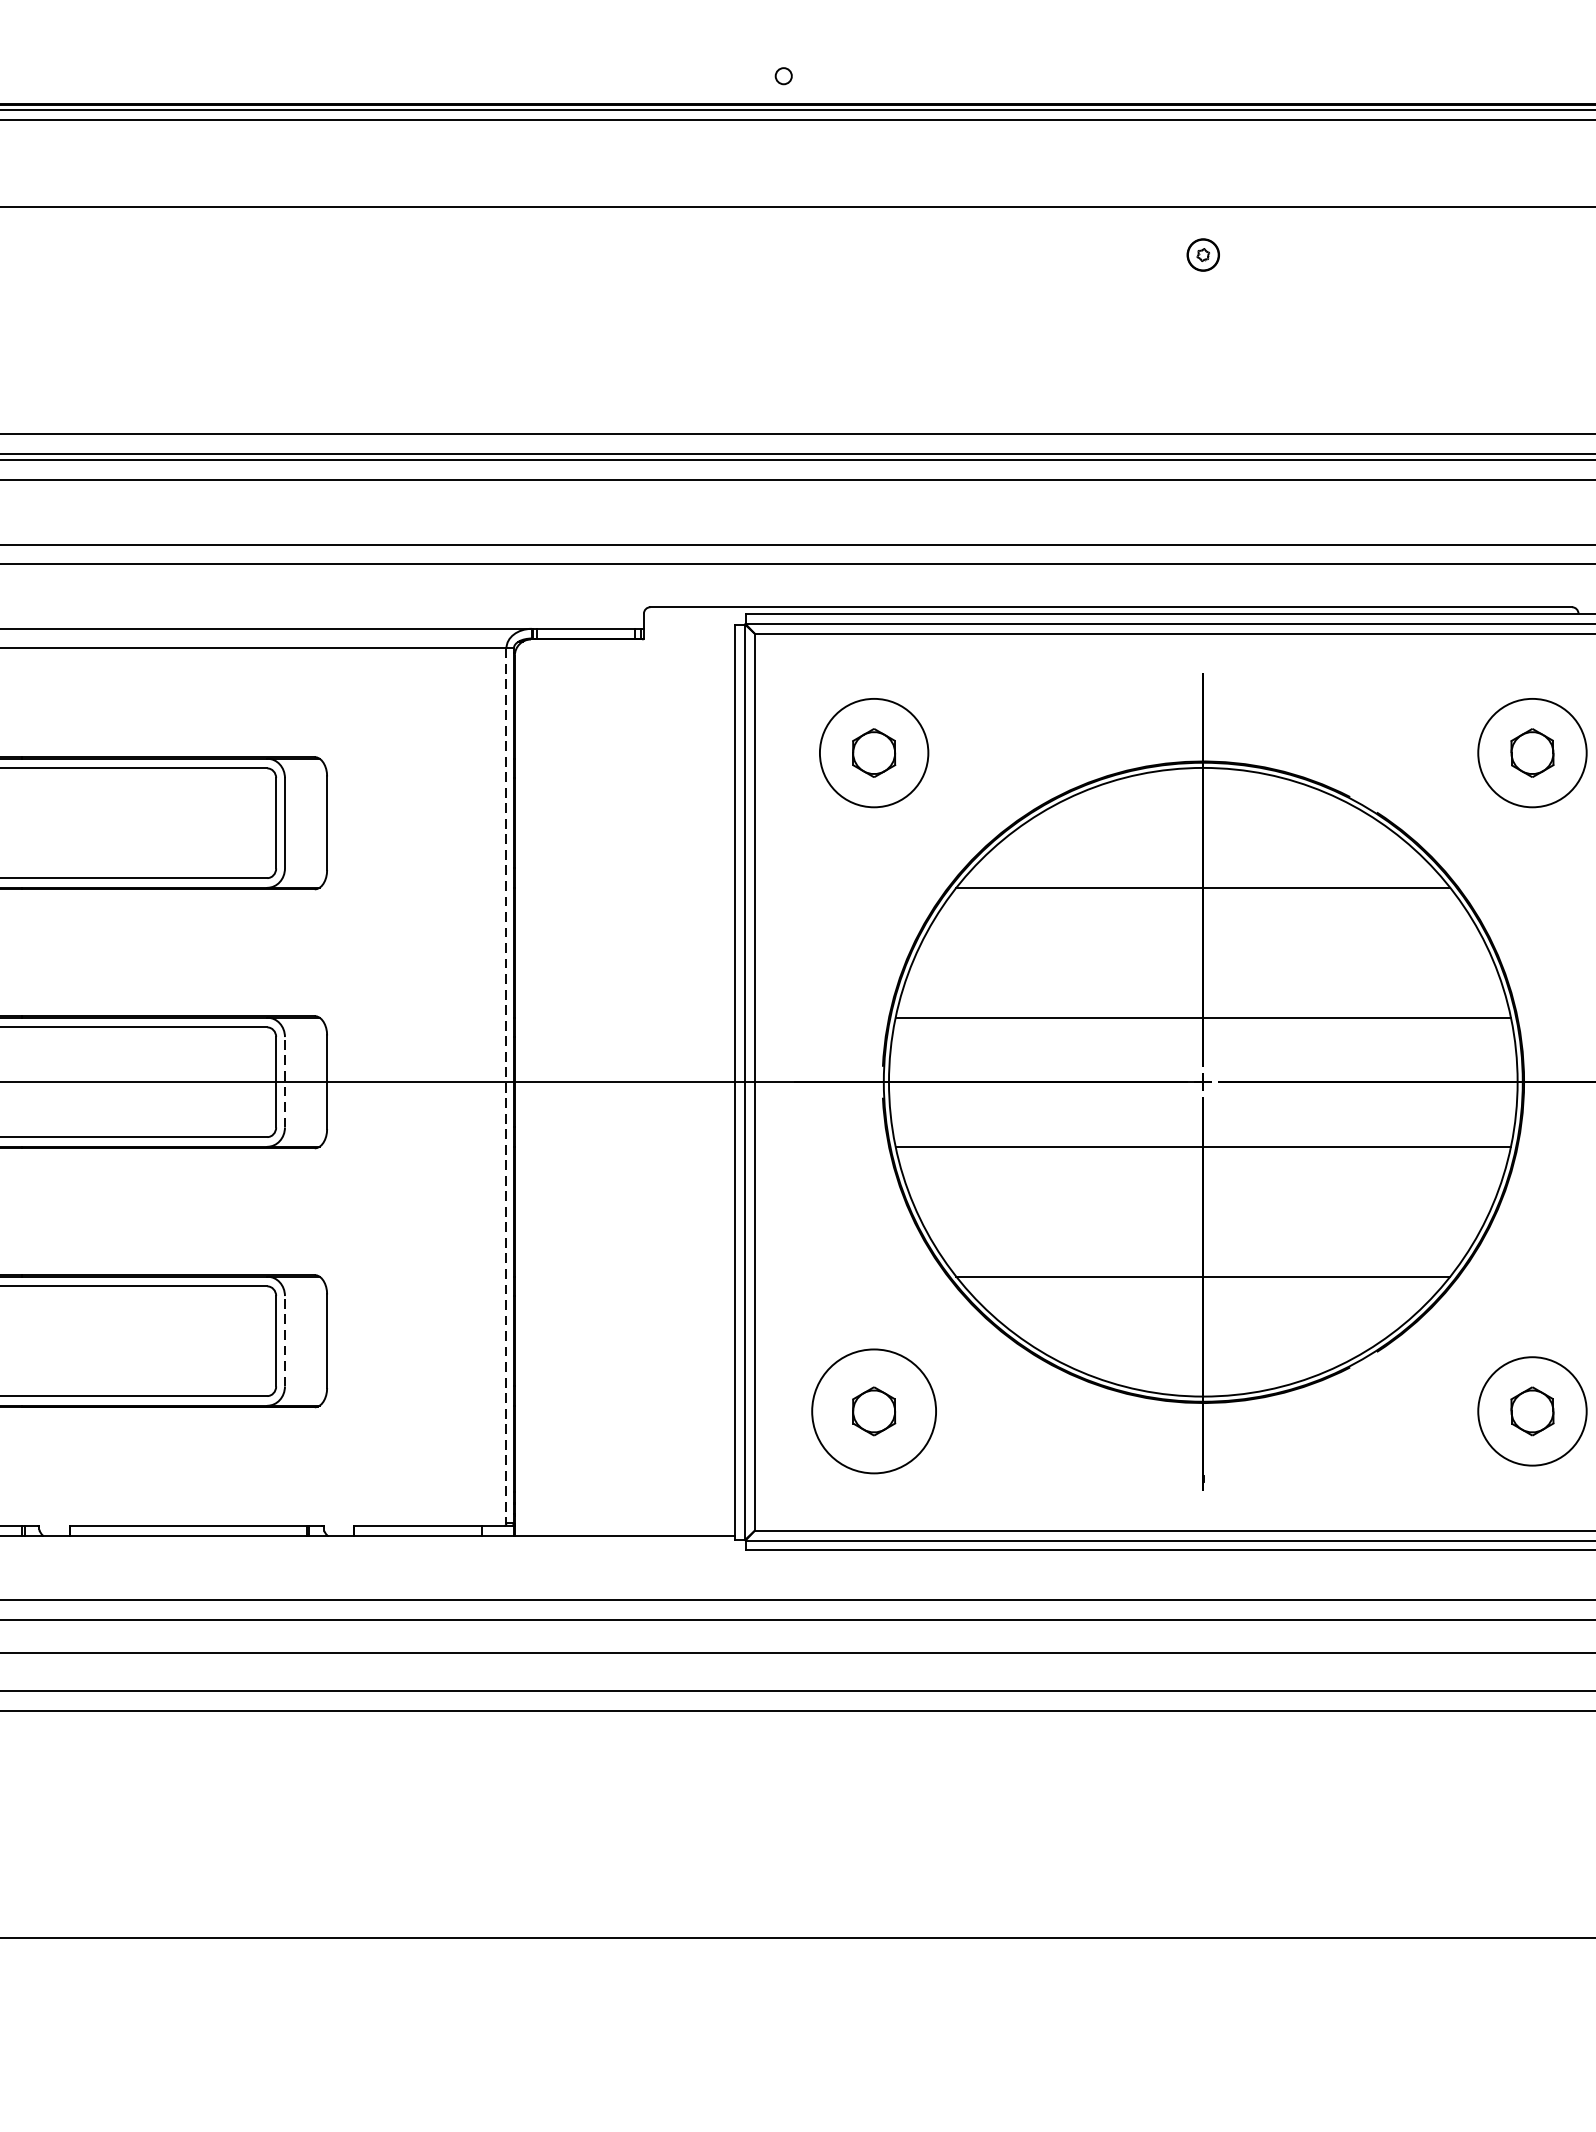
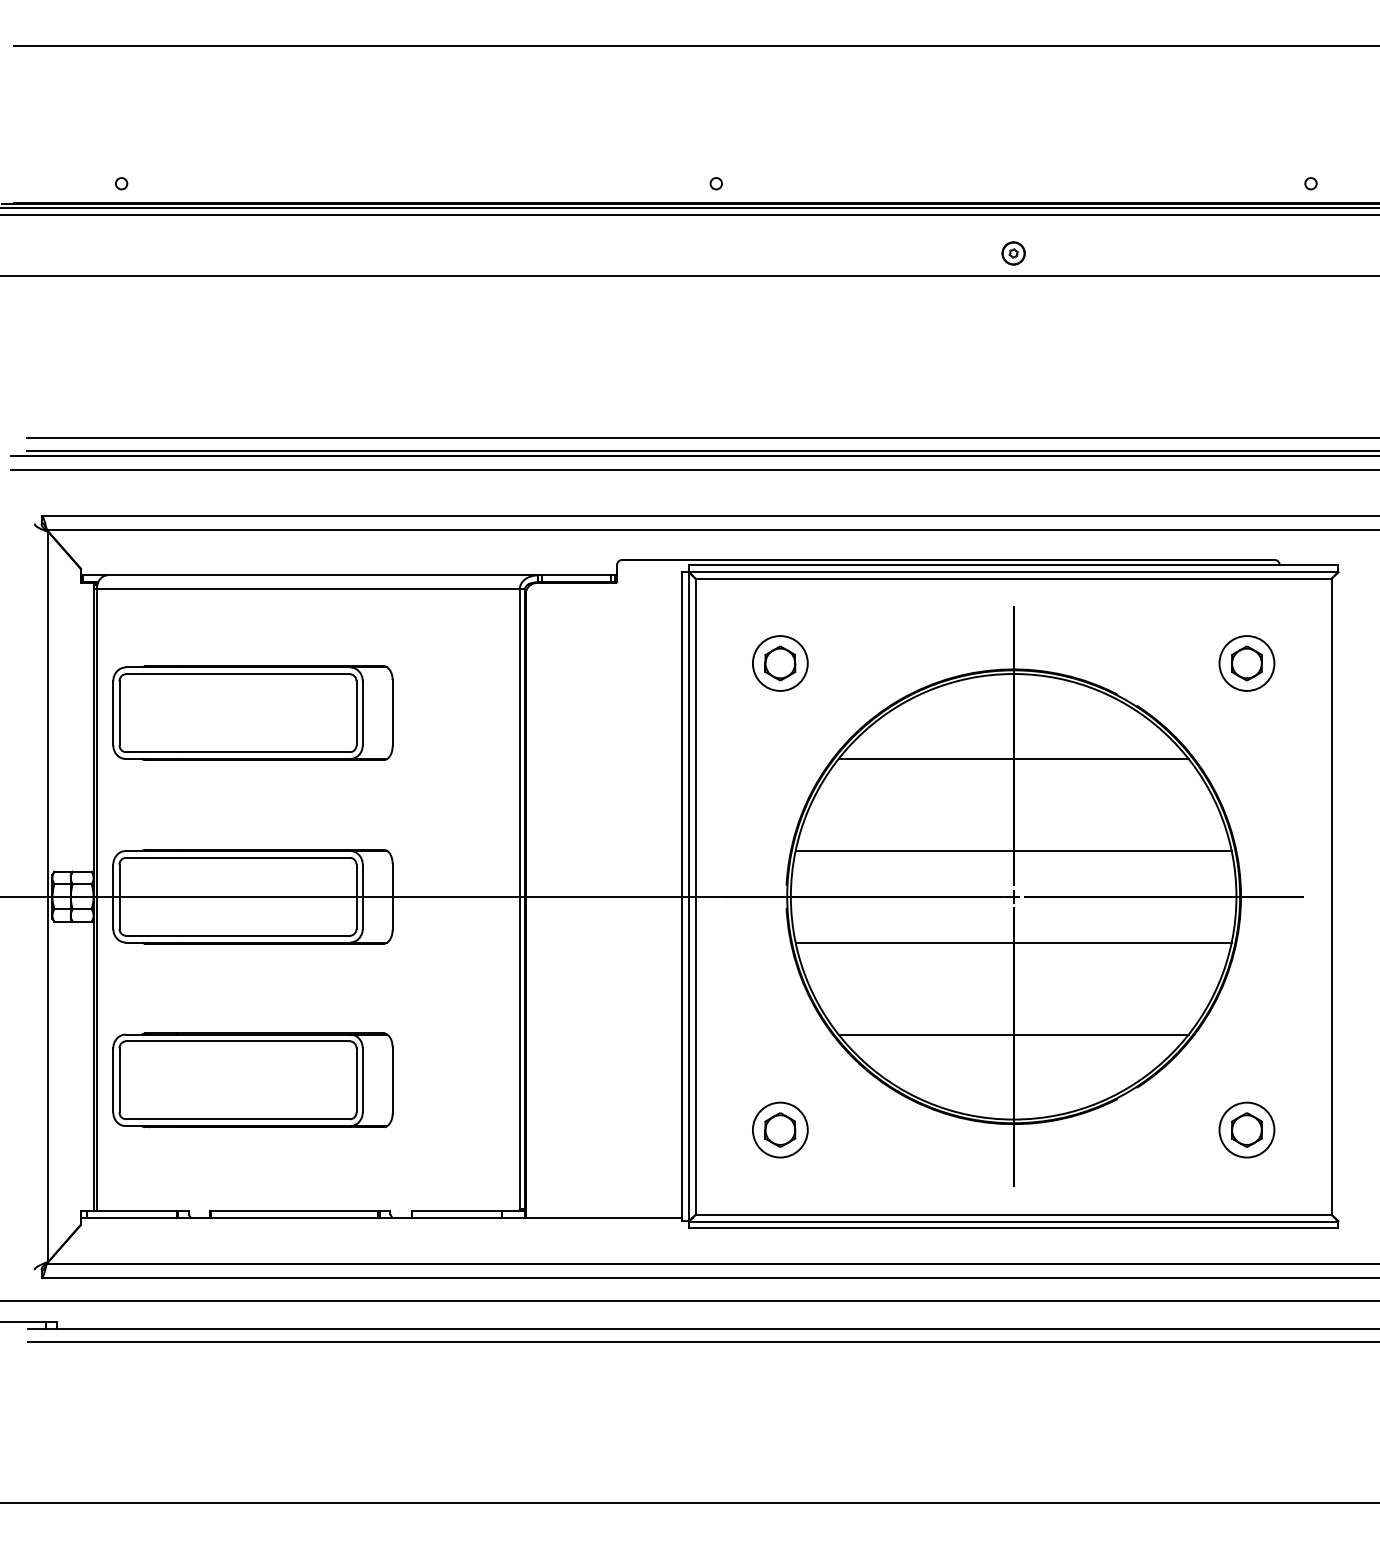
part: (1203, 255) -> (1013, 253), moved
circle: (872, 753) -> (779, 663), size x0.71
circle: (1531, 753) -> (1246, 663), size x0.71
line: (284, 1081) -> (362, 896), dashed -> solid
line: (506, 1086) -> (519, 899), dashed -> solid
line: (284, 1340) -> (362, 1079), dashed -> solid
circle: (872, 1410) -> (779, 1129), size x0.62
circle: (1531, 1410) -> (1246, 1129), size x0.71

